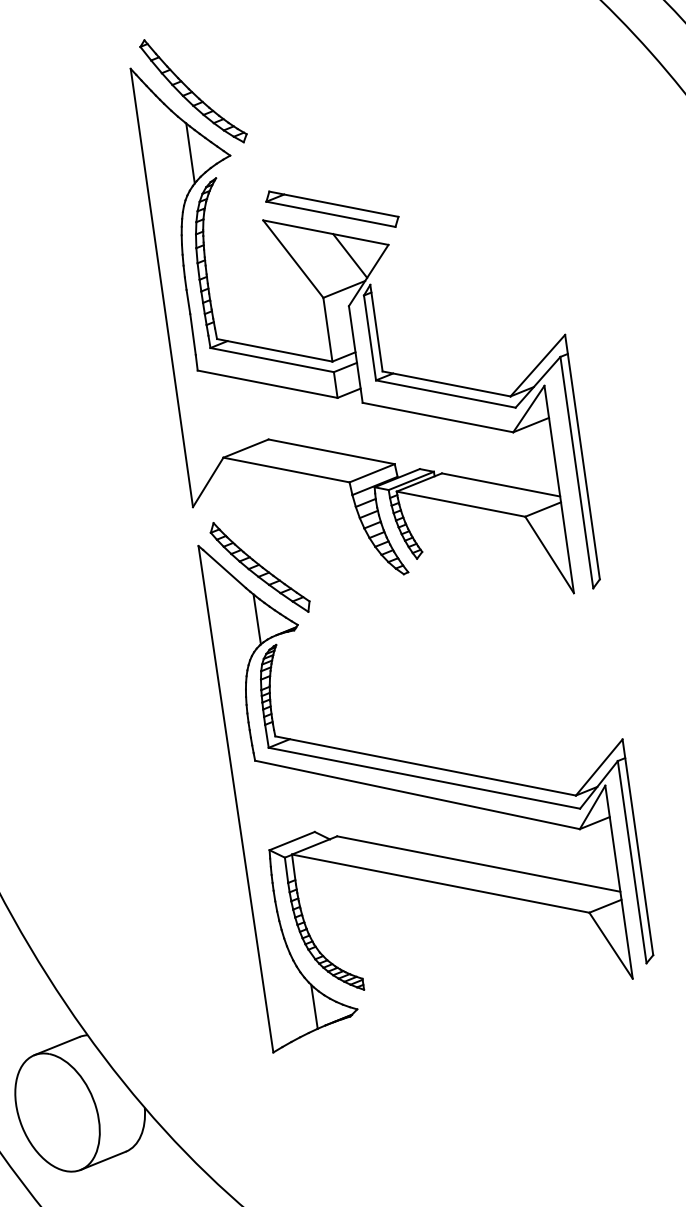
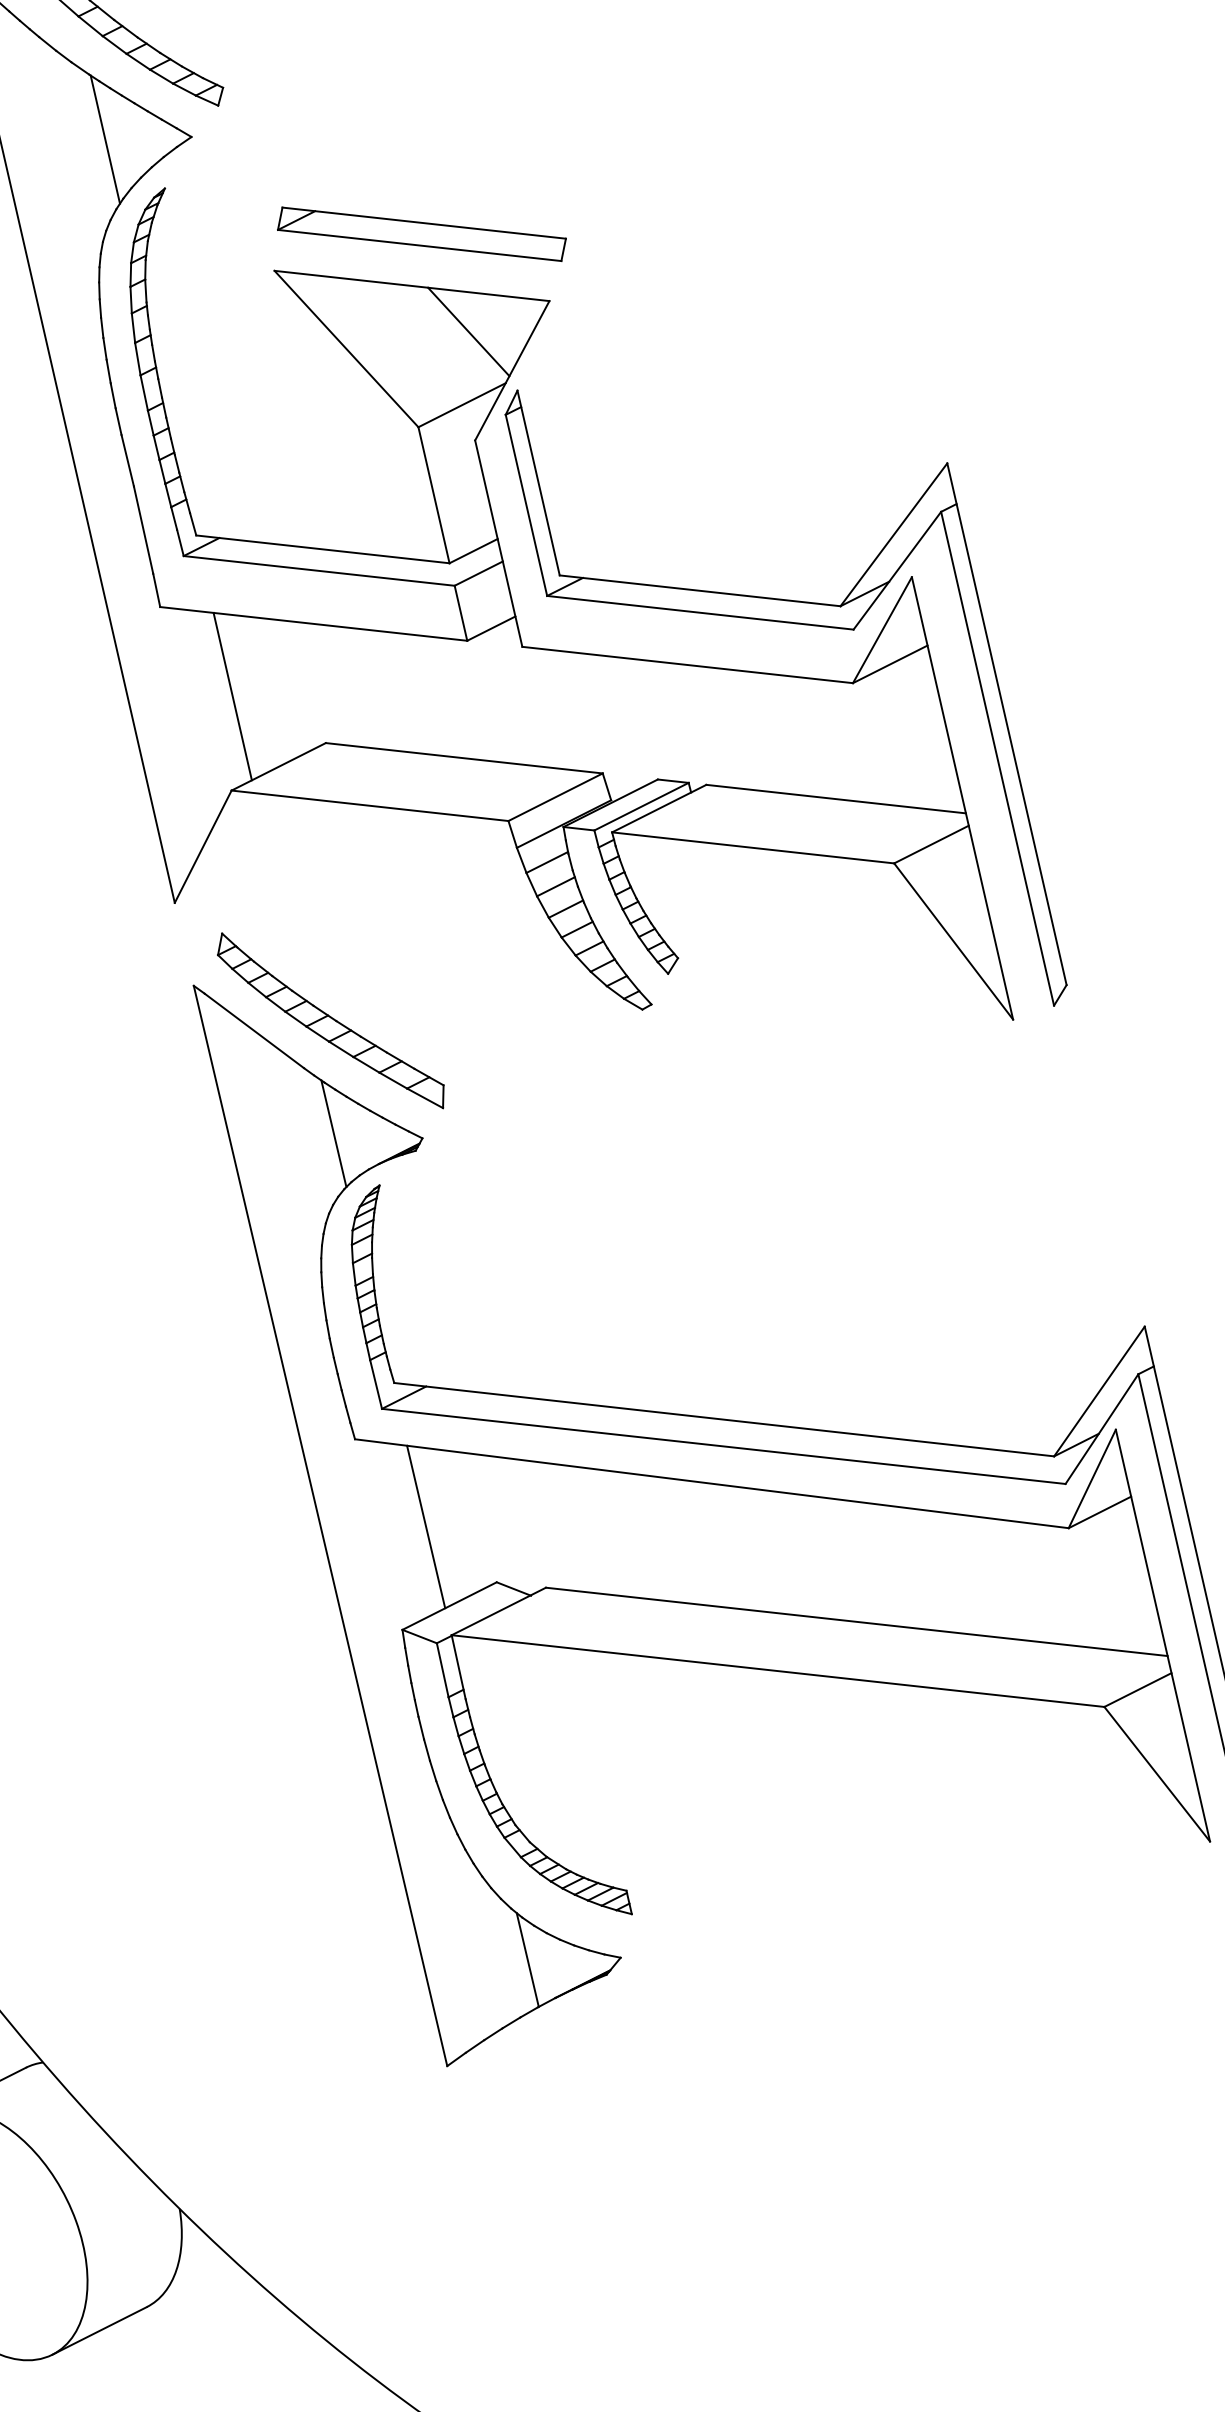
line: (227, 414) -> (232, 696), added
line: (284, 803) -> (426, 1526), added

